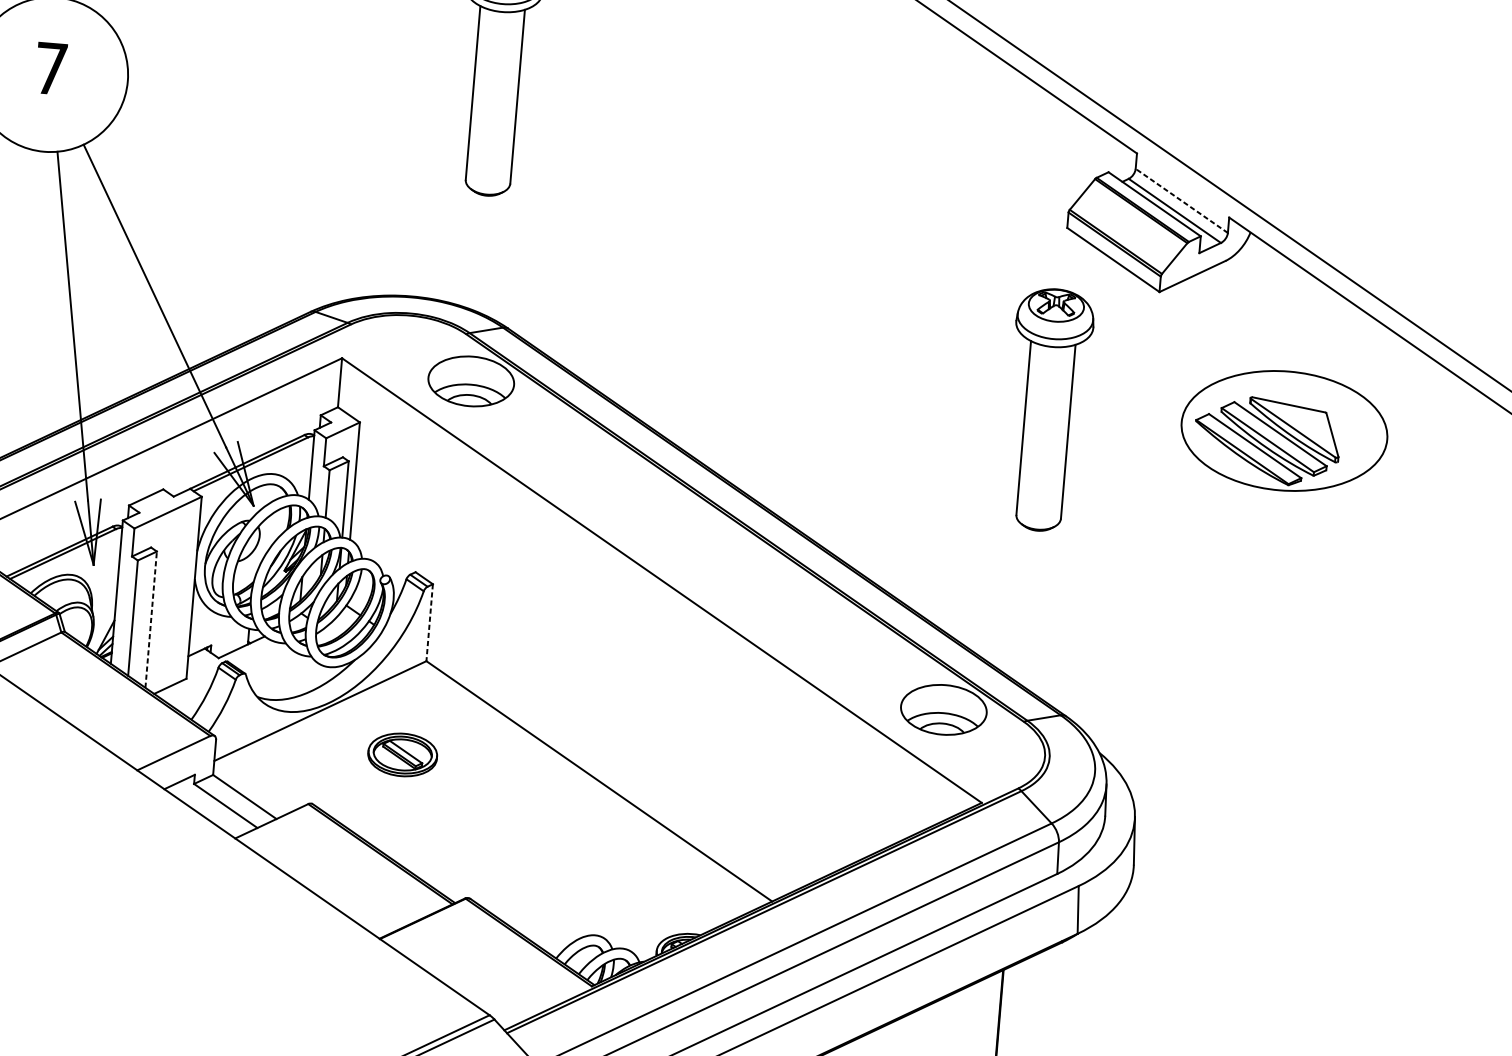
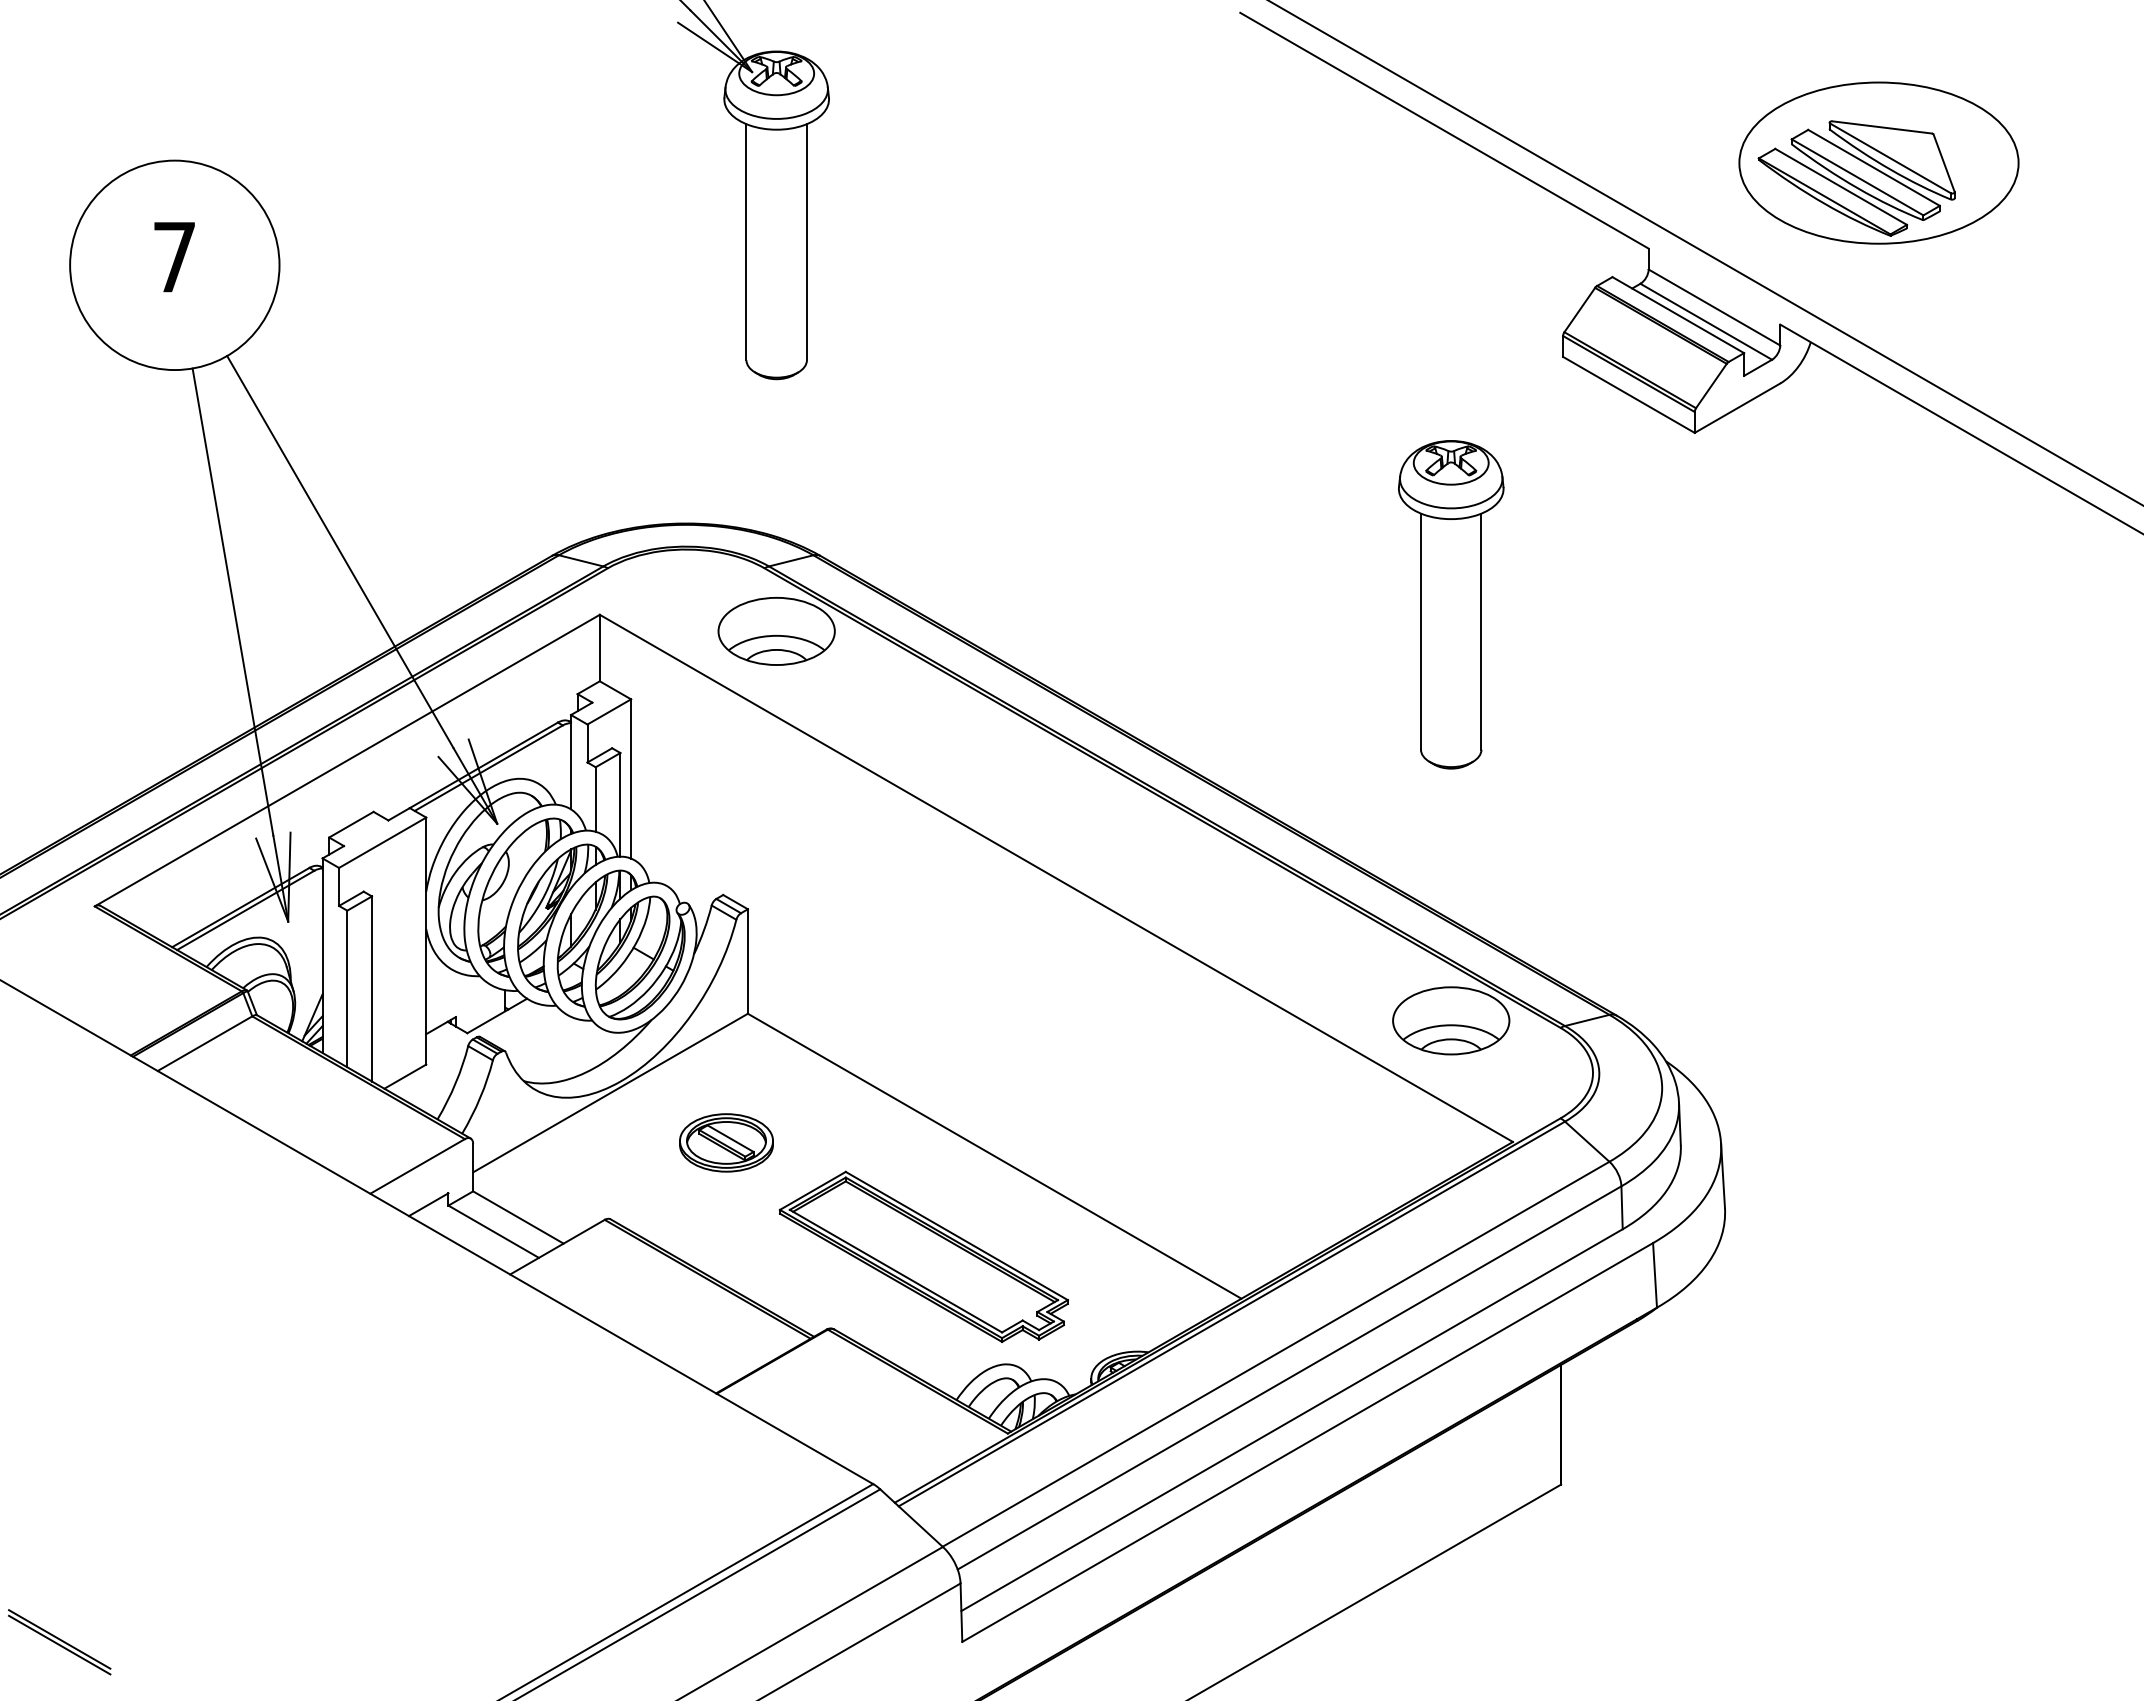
line: (1181, 200) -> (1714, 307), dashed -> solid
part: (1047, 409) -> (1451, 604), moved
part: (1284, 430) -> (1878, 162), moved
line: (150, 619) -> (371, 988), dashed -> solid
line: (429, 623) -> (747, 962), dashed -> solid
part: (540, 850) -> (923, 1256), added

